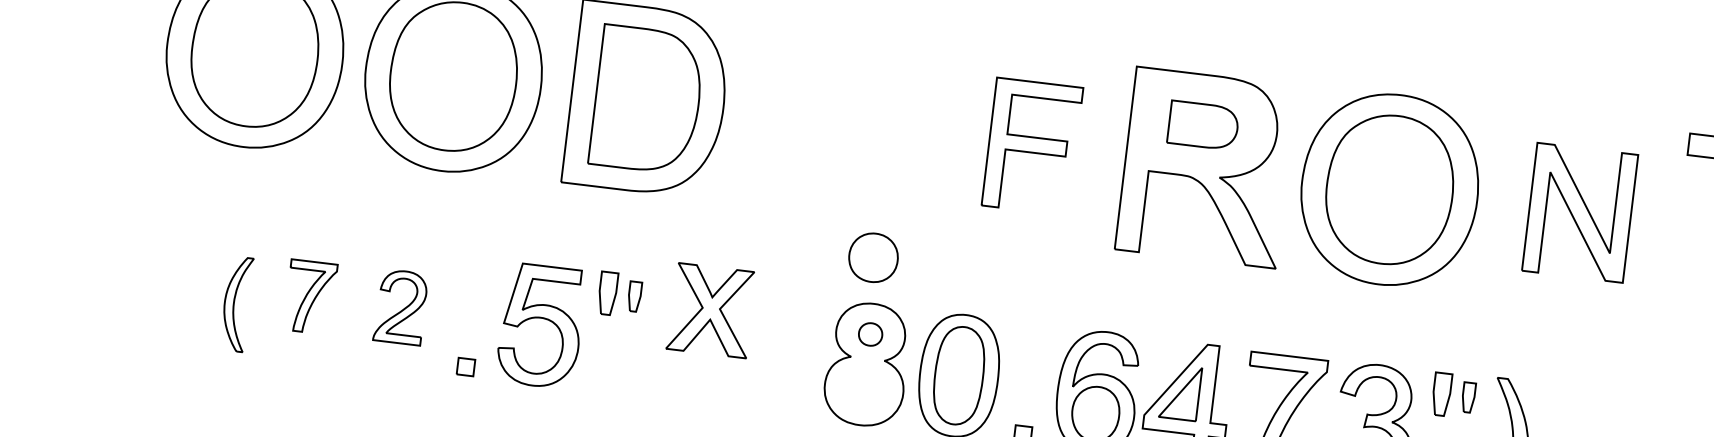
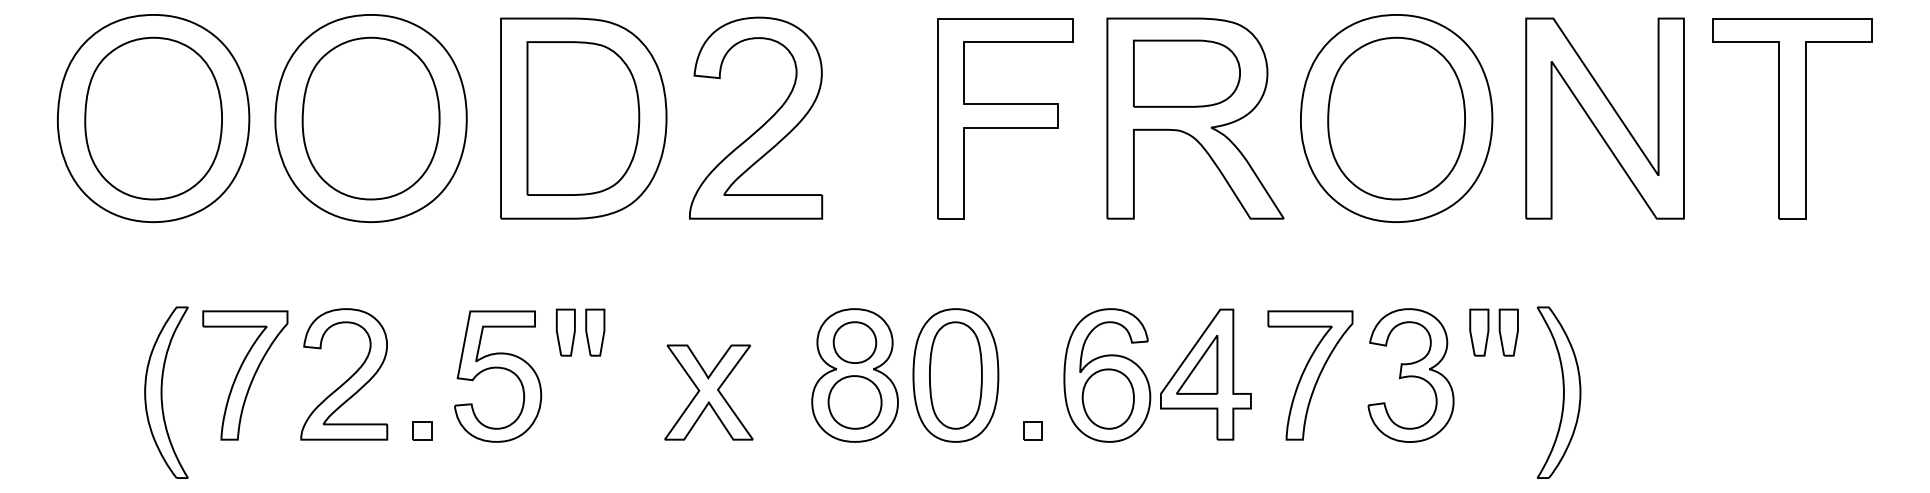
part: (811, 124) -> (763, 123), added
part: (1203, 125) -> (1186, 73), size x1.43
part: (1032, 146) -> (1005, 118), size x1.43
part: (1579, 212) -> (1604, 118), size x1.43
part: (872, 257) -> (854, 402), moved
part: (634, 296) -> (595, 332), size x1.43
part: (310, 297) -> (245, 375), size x1.67
part: (236, 303) -> (166, 392), size x1.67
part: (401, 307) -> (344, 374), size x1.67
part: (710, 310) -> (708, 392), moved
part: (870, 334) -> (854, 342), size x1.67
part: (1468, 397) -> (1508, 332), size x1.43

